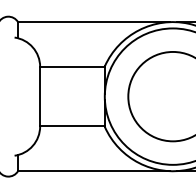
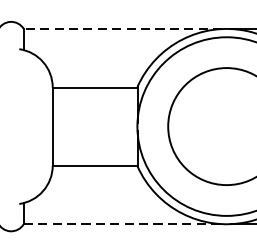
line: (93, 22) -> (122, 29), solid -> dashed
line: (93, 171) -> (122, 224), solid -> dashed

